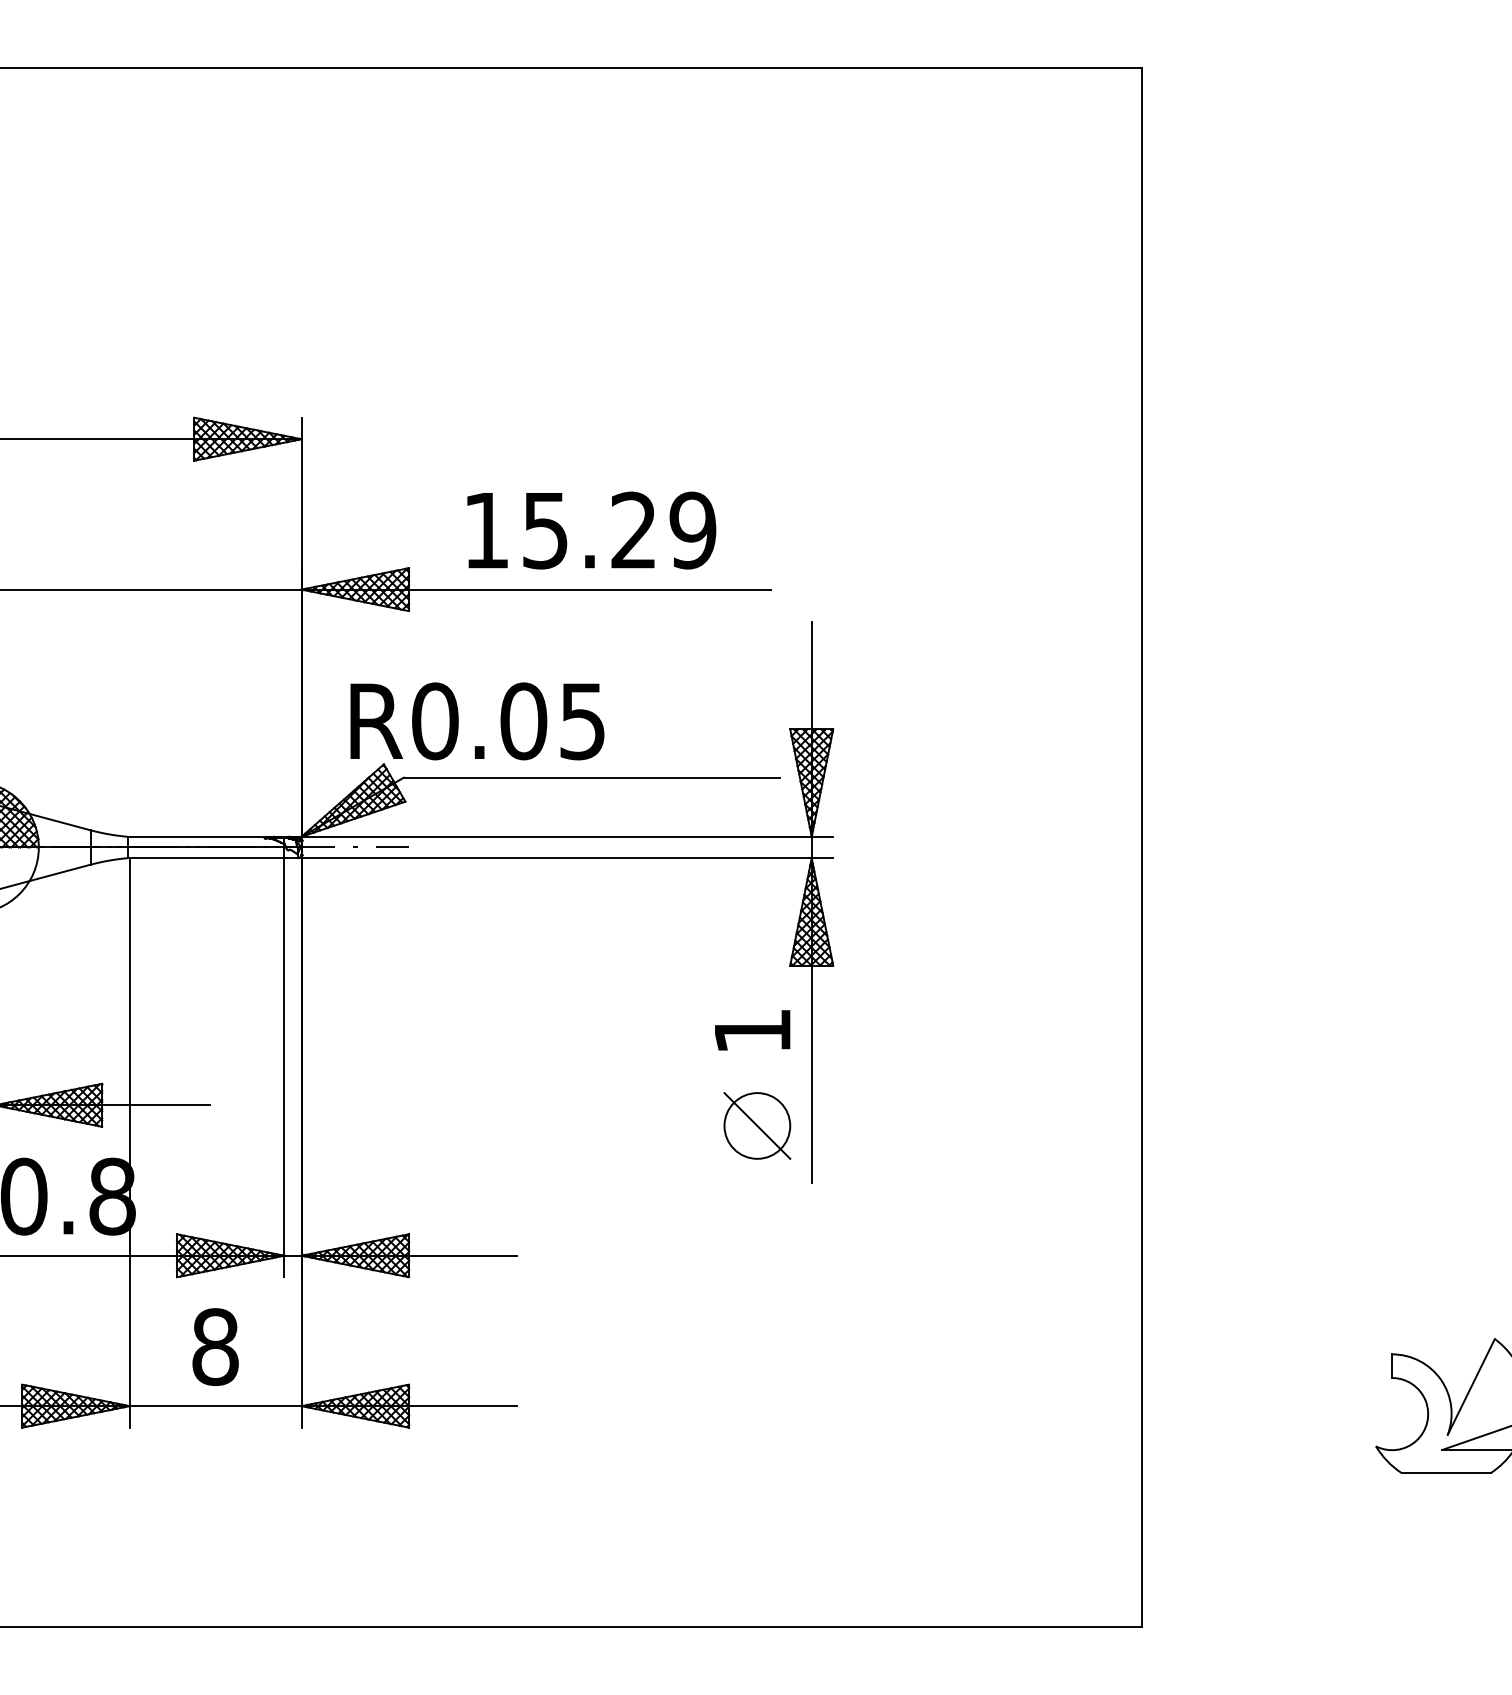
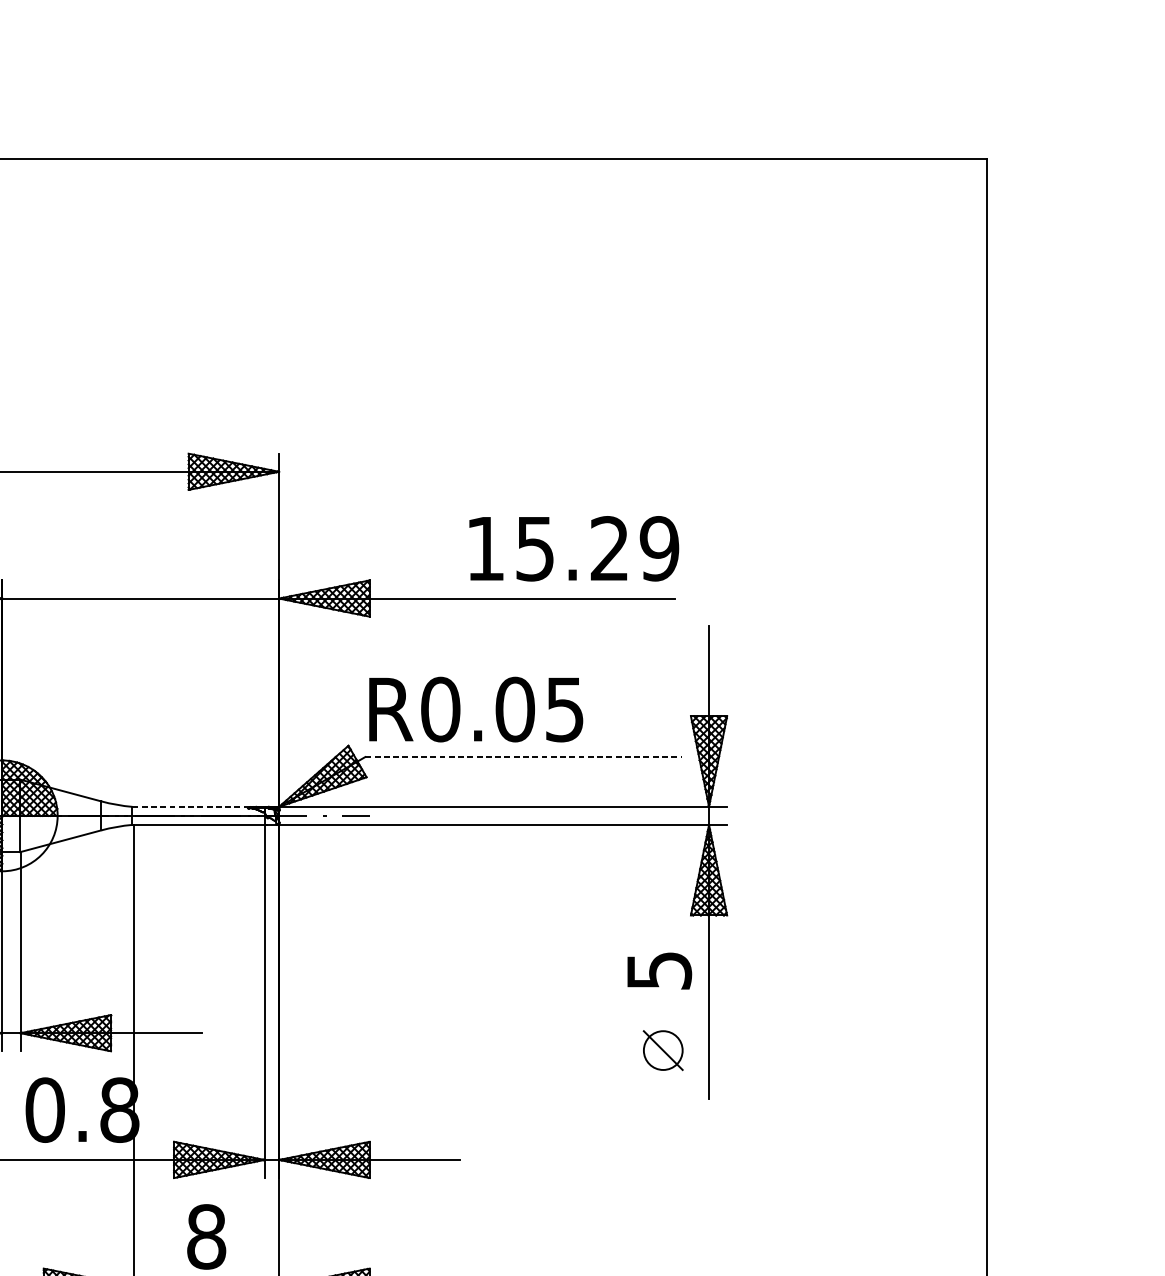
text: (591, 530) -> (574, 548), moved
text: (477, 721) -> (476, 709), moved
line: (591, 777) -> (523, 756), solid -> dashed
line: (206, 836) -> (198, 806), solid -> dashed
text: (753, 1031) -> (659, 970), 1 -> 5
part: (757, 1125) -> (663, 1050), size x0.7

